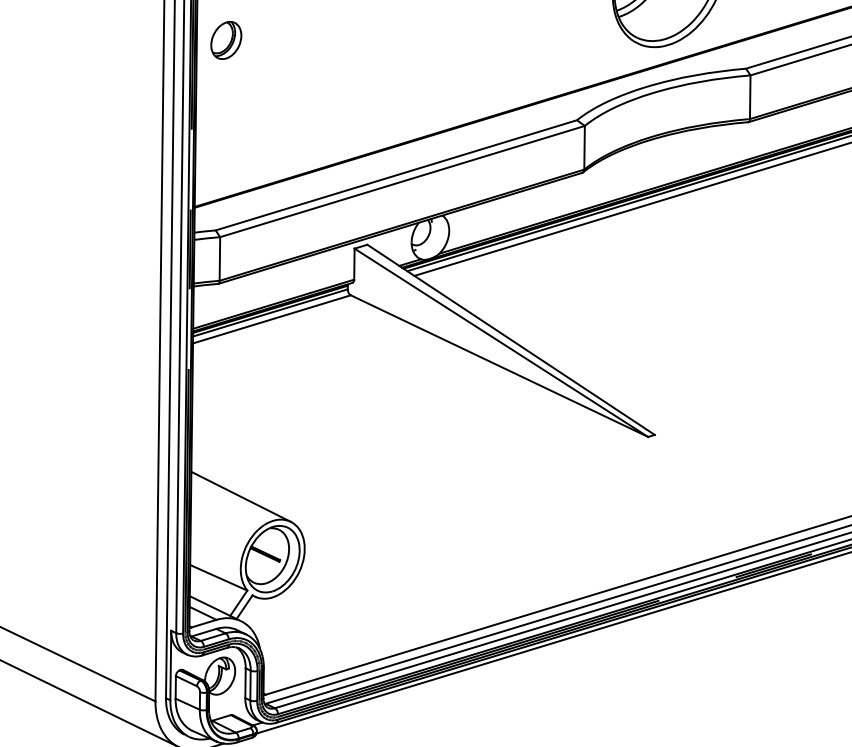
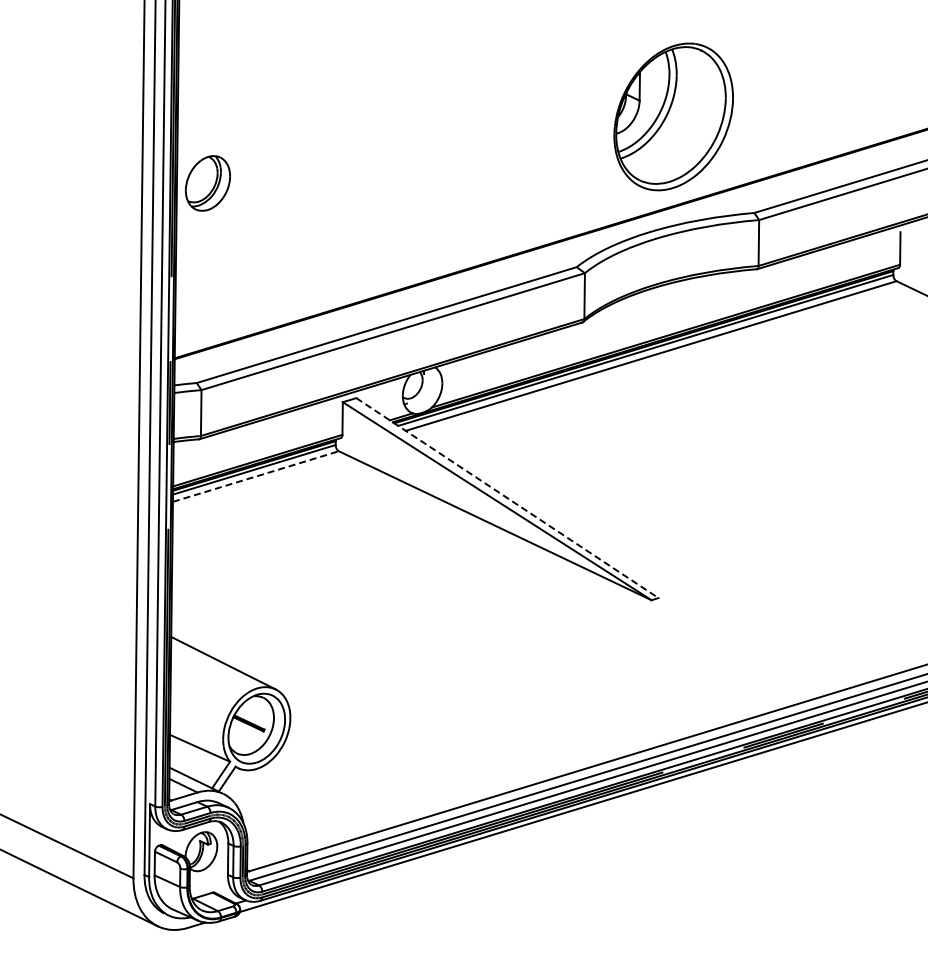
part: (225, 39) -> (207, 182), size x1.4
line: (271, 319) -> (255, 476), solid -> dashed
line: (511, 340) -> (507, 498), solid -> dashed

